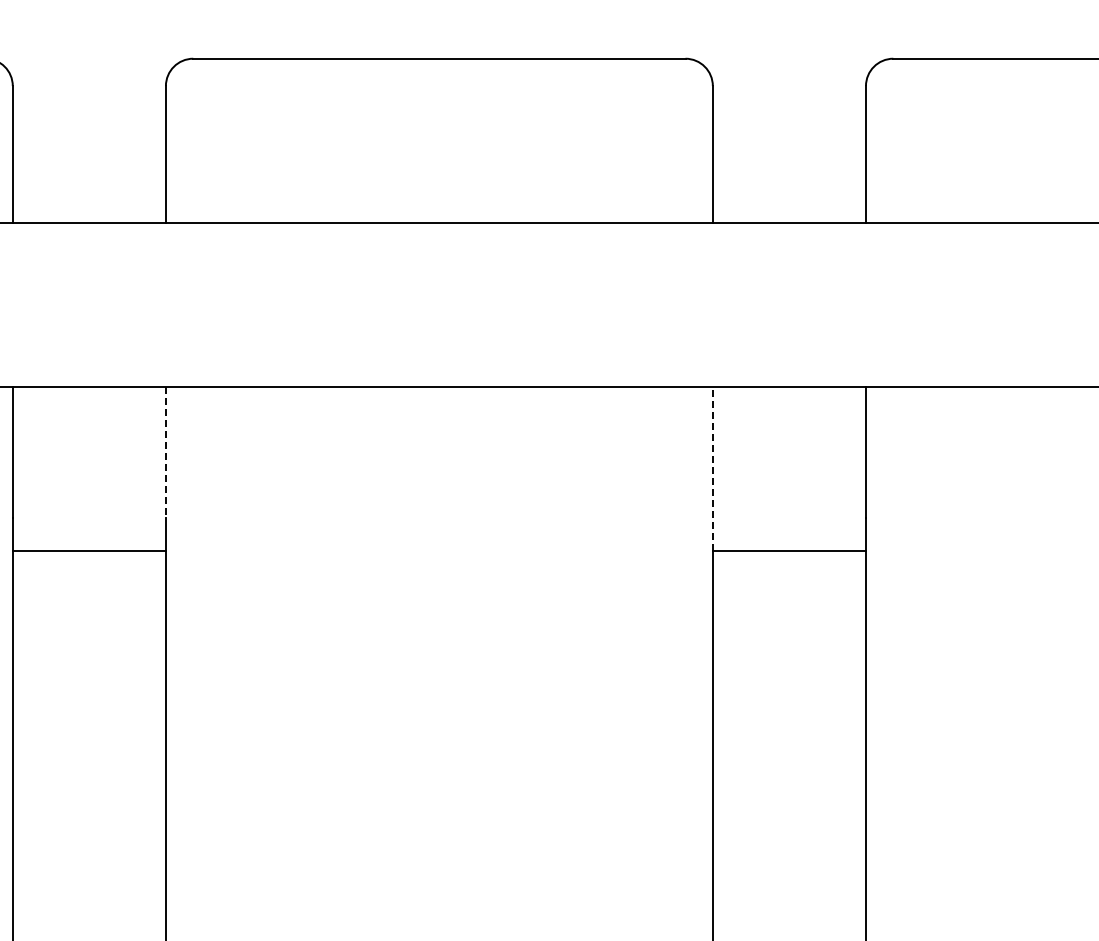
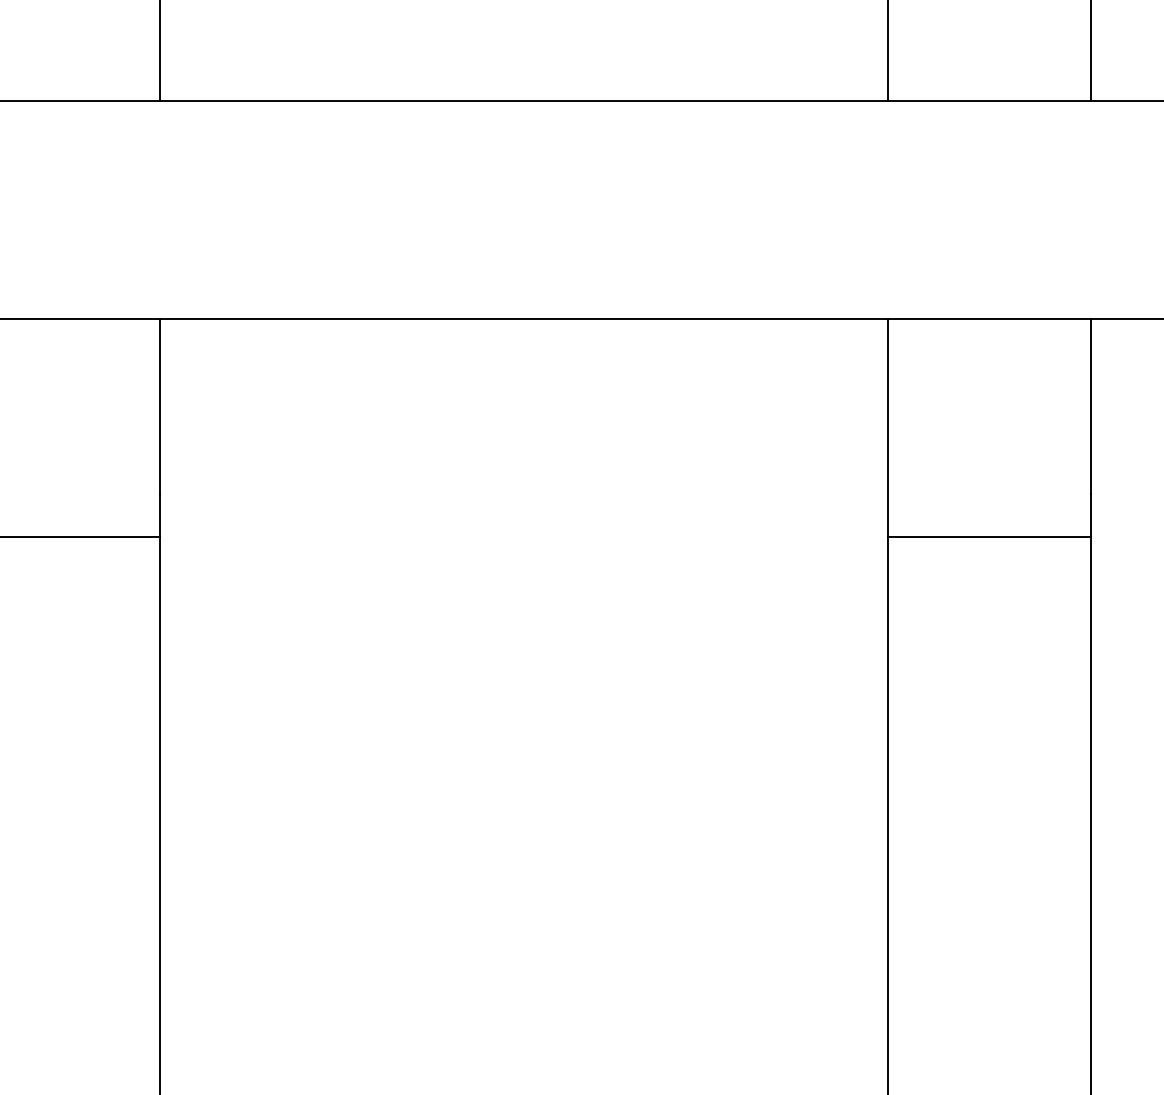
line: (165, 452) -> (159, 406), dashed -> solid
line: (712, 468) -> (887, 427), dashed -> solid

